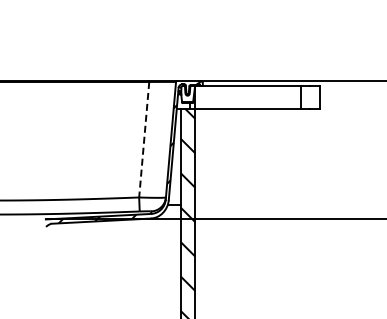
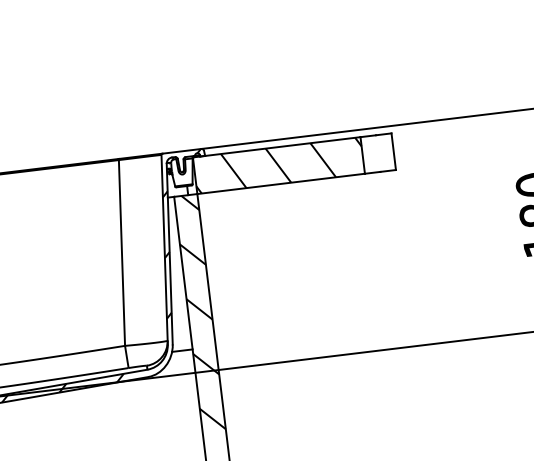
hatch: (247, 96) -> (278, 164), added
line: (144, 139) -> (122, 252), dashed -> solid

